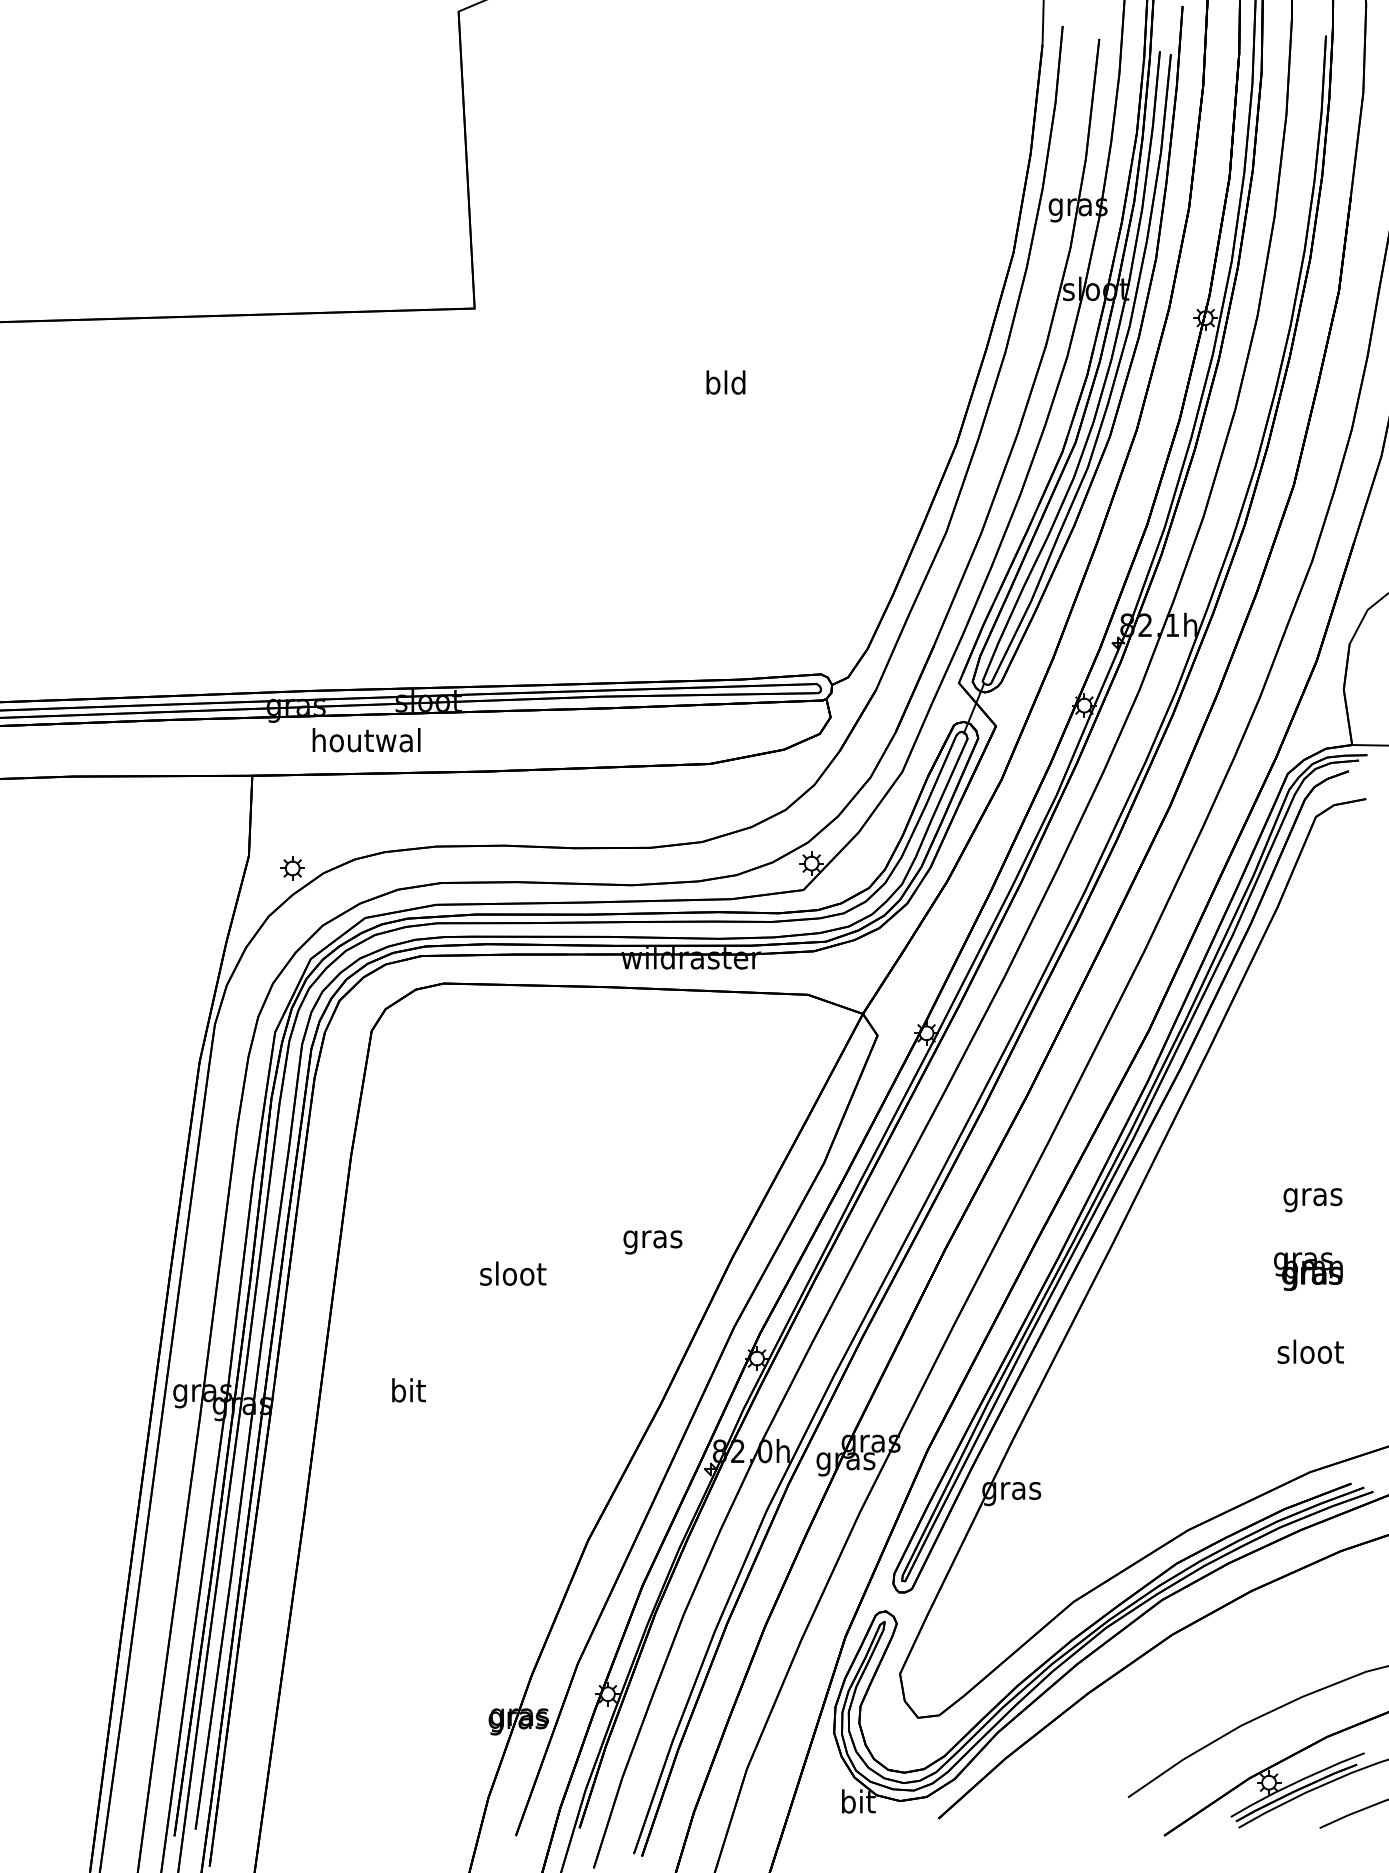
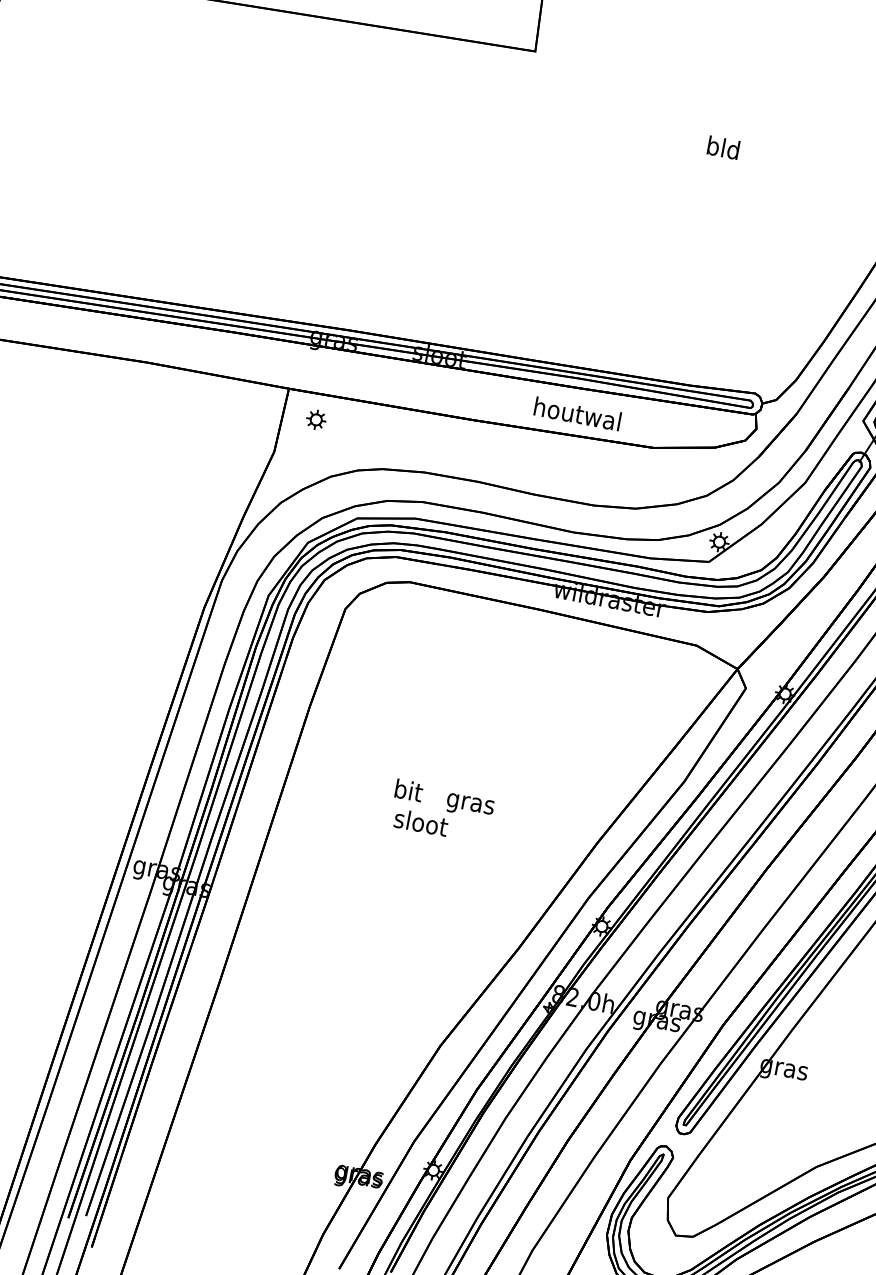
text: (366, 740) -> (577, 414), moved
part: (292, 868) -> (316, 419), moved
text: (652, 1242) -> (469, 806), moved
text: (408, 1390) -> (408, 790), moved

